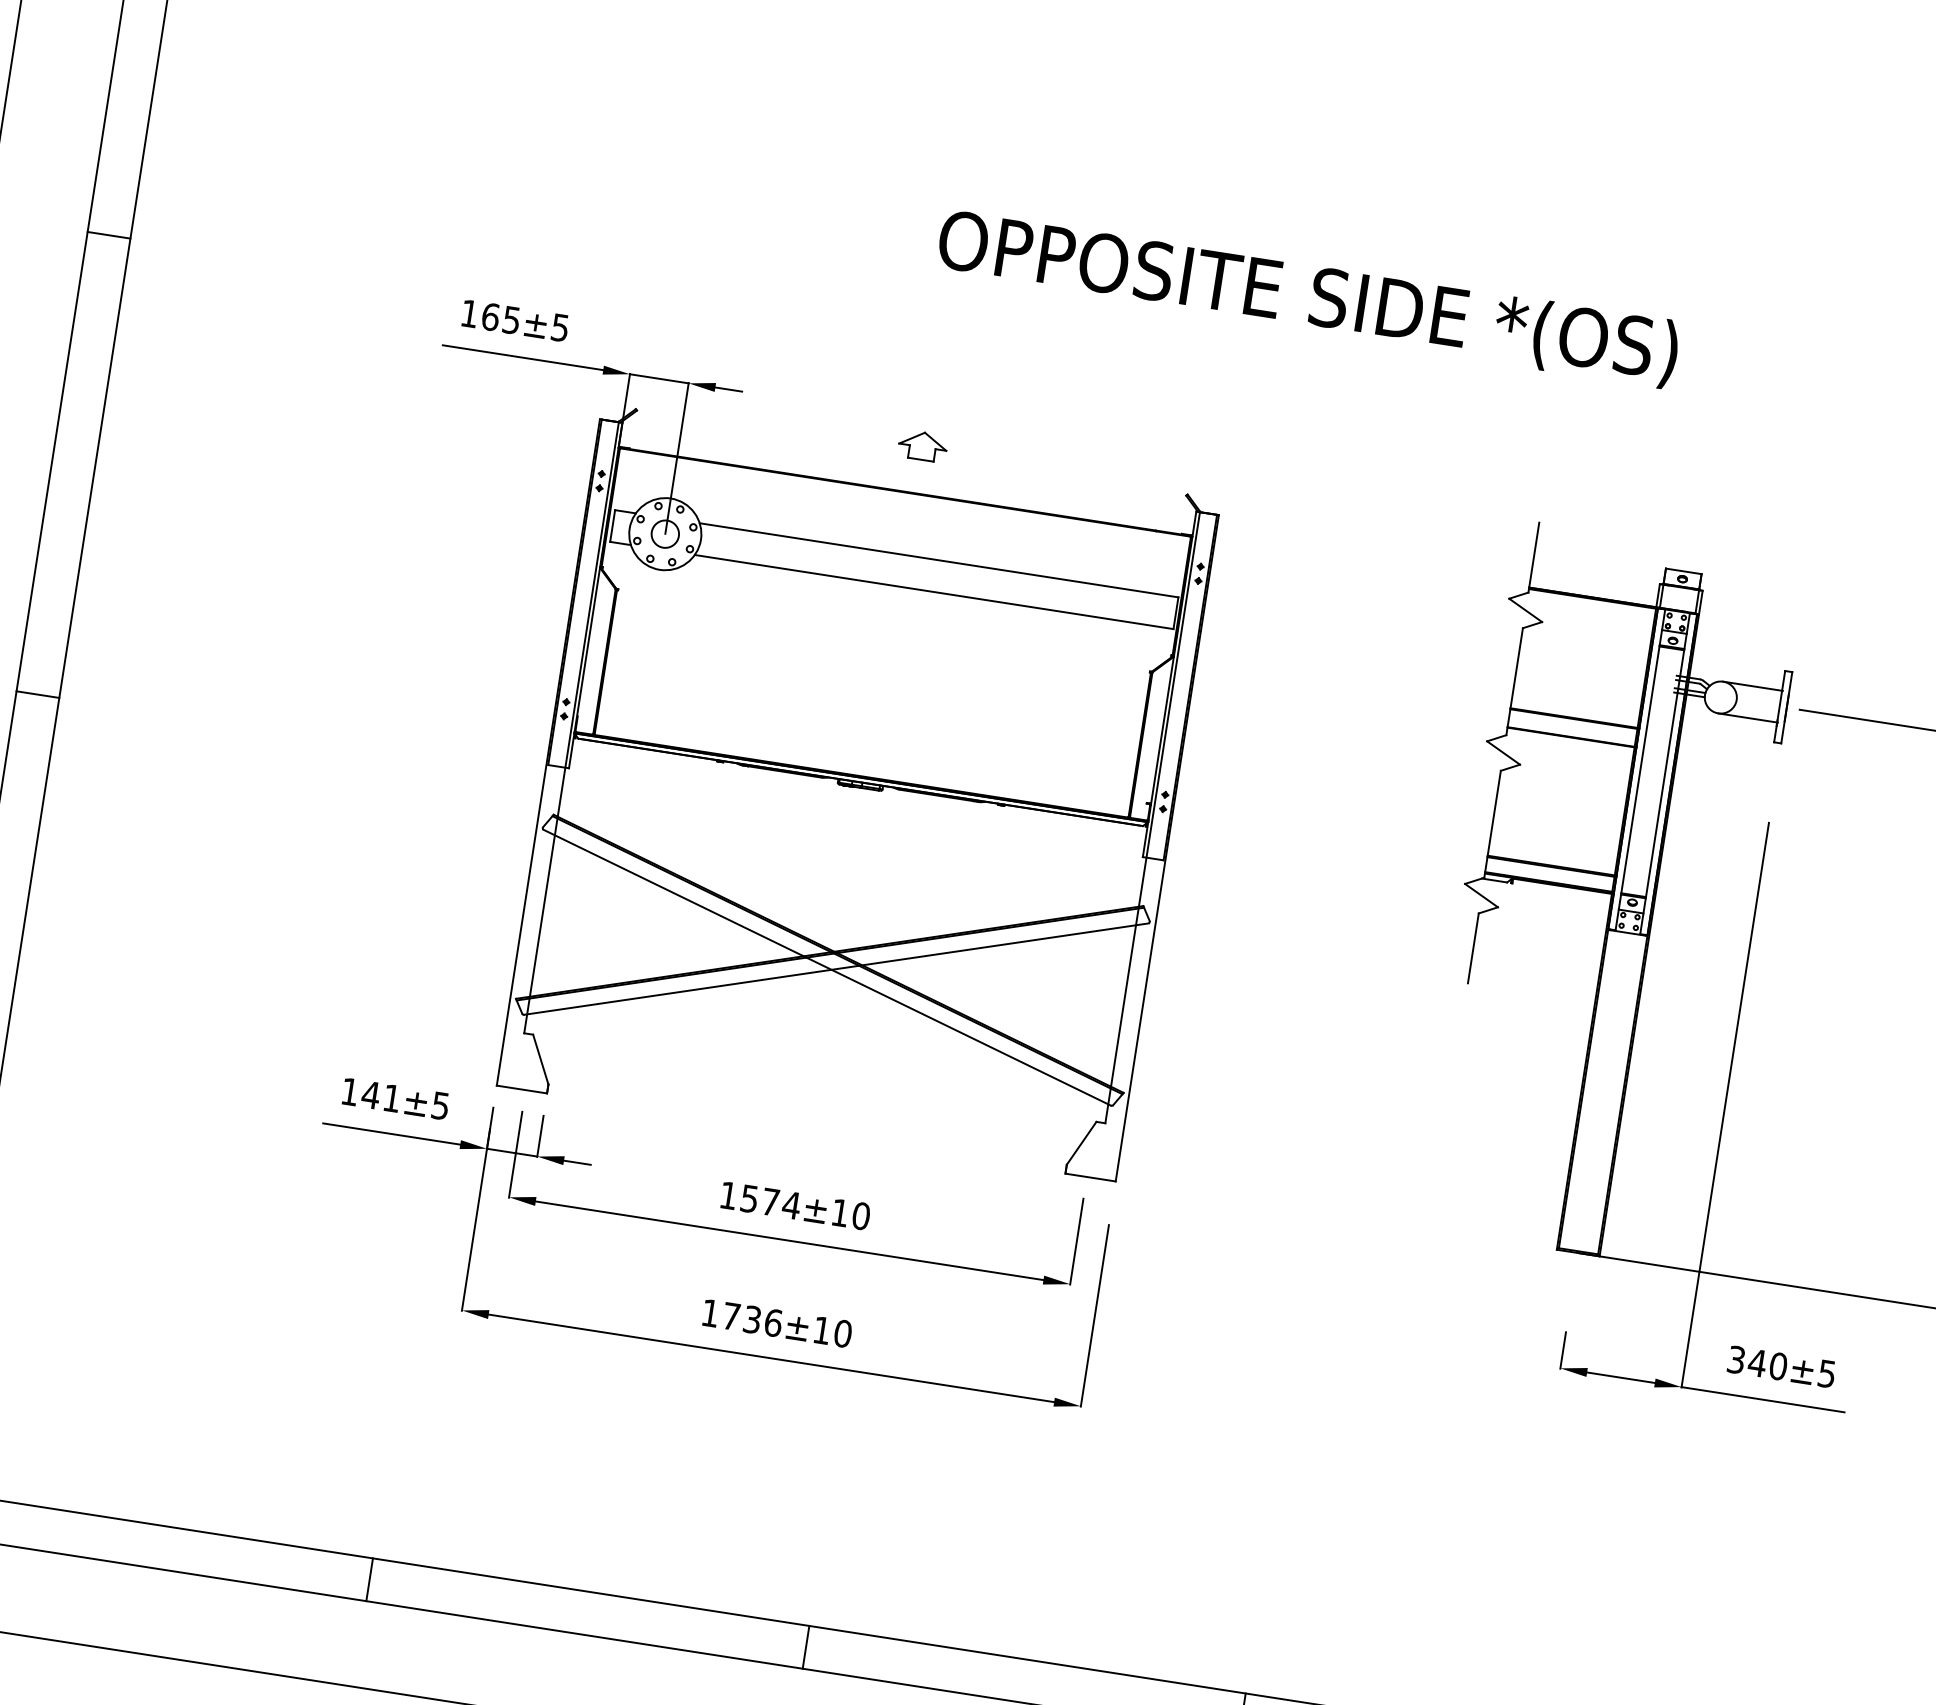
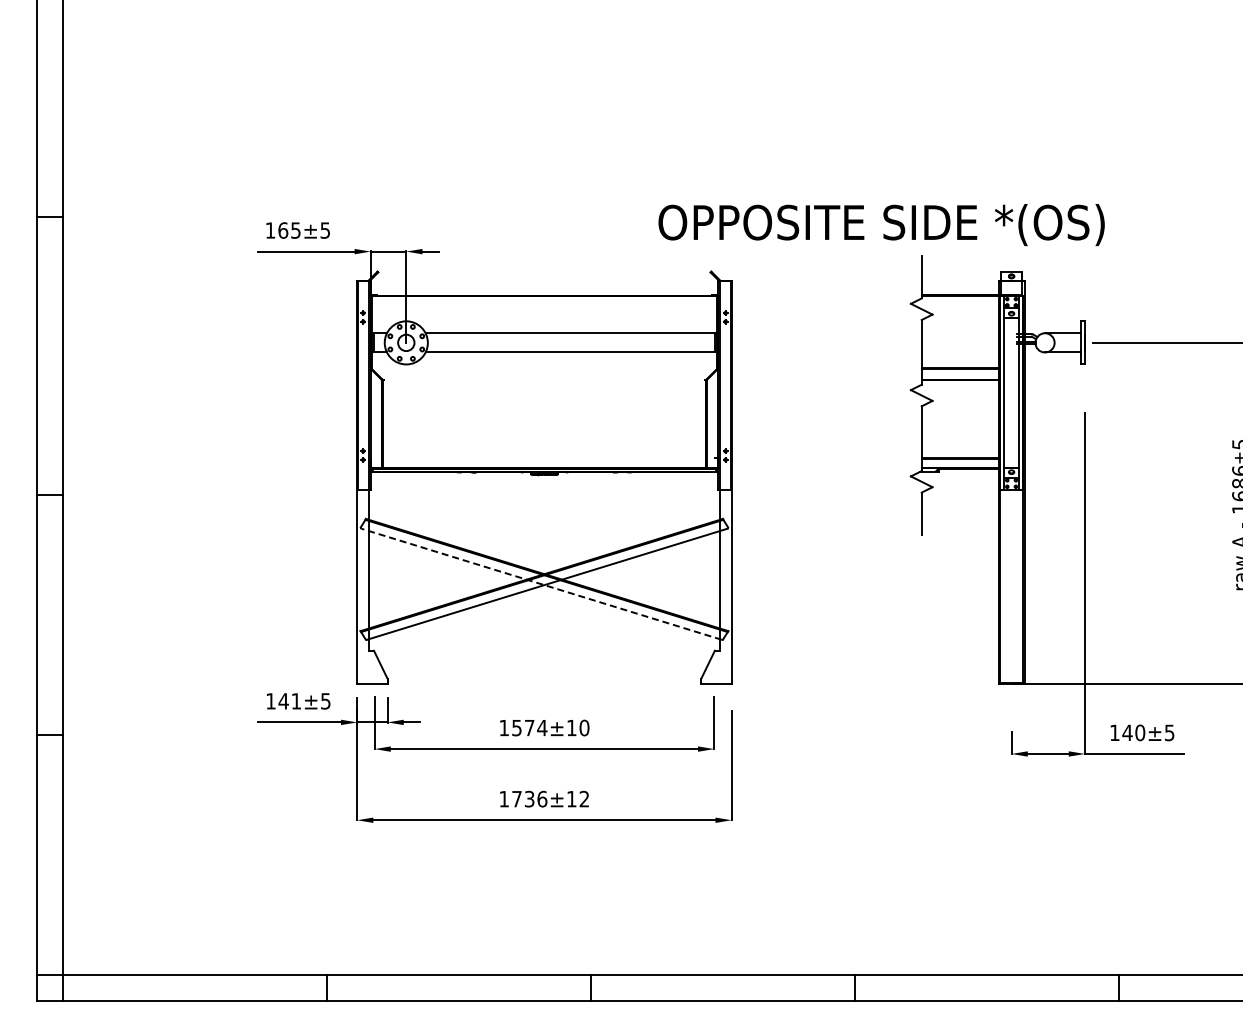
text: (1307, 299) -> (881, 225), moved
part: (923, 444) -> (550, 266), removed
line: (826, 968) -> (541, 584), solid -> dashed
text: (843, 1332) -> (584, 798), 1736±10 -> 1736±12
text: (1735, 1359) -> (1114, 732), 340±5 -> 140±5

